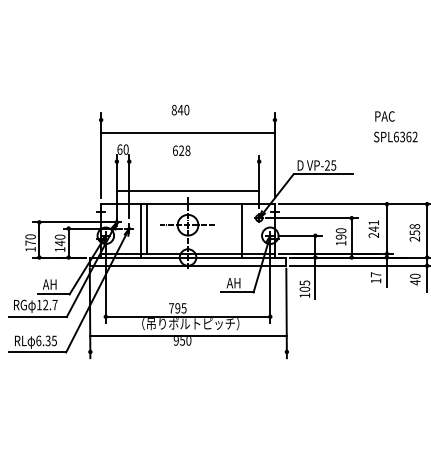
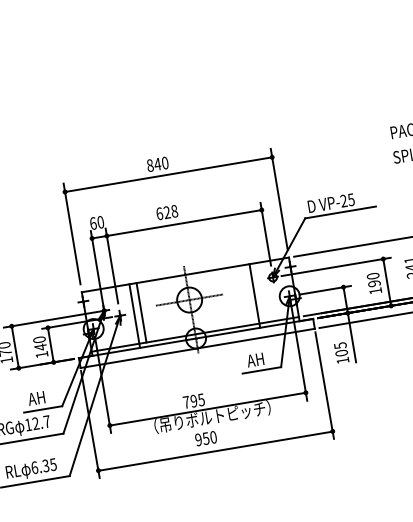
line: (187, 133) -> (168, 175), moved
line: (187, 190) -> (176, 224), moved
line: (188, 336) -> (215, 451), moved

